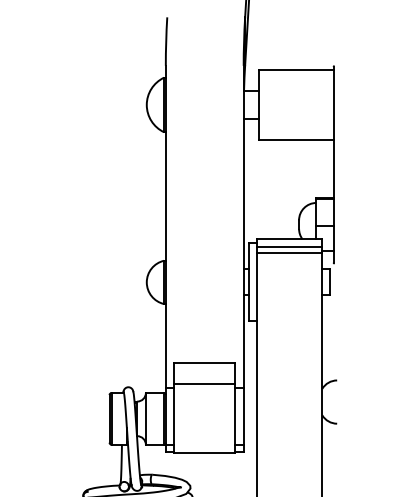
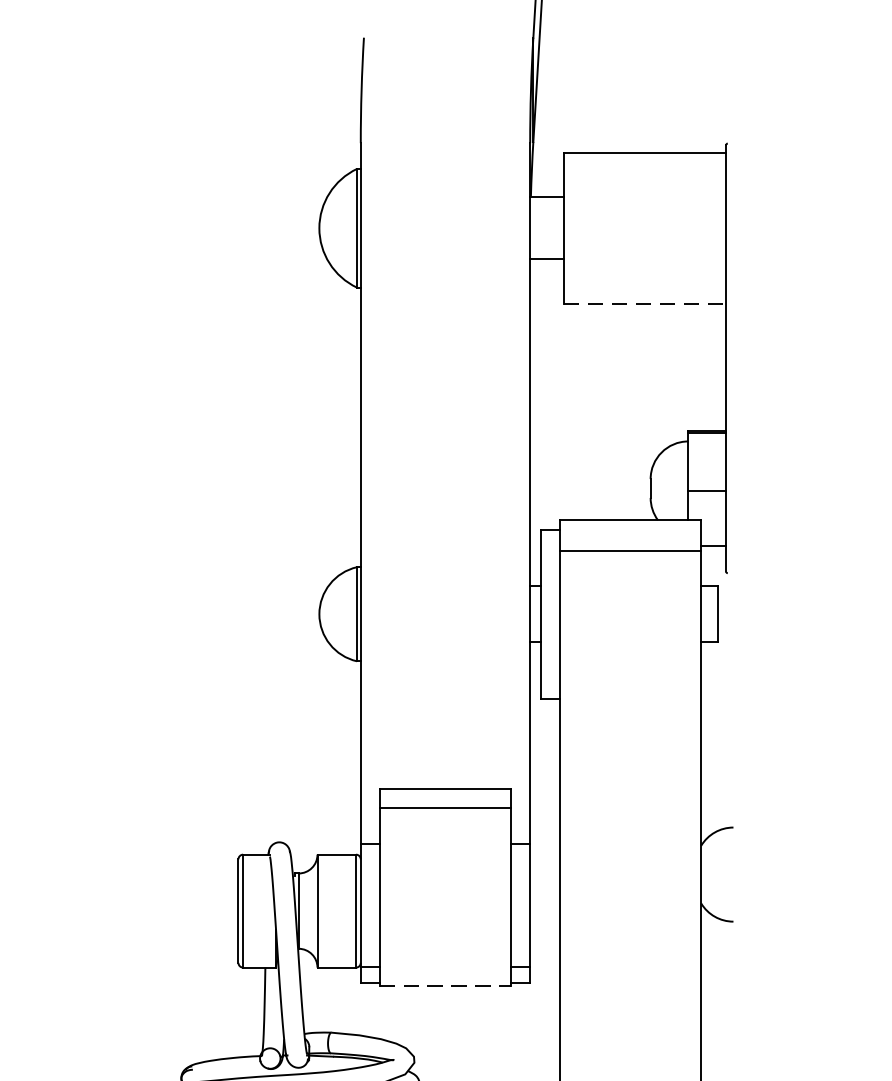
line: (296, 139) -> (645, 303), solid -> dashed
line: (289, 247) -> (629, 538), removed
line: (204, 384) -> (444, 808), moved
line: (205, 453) -> (447, 986), solid -> dashed

